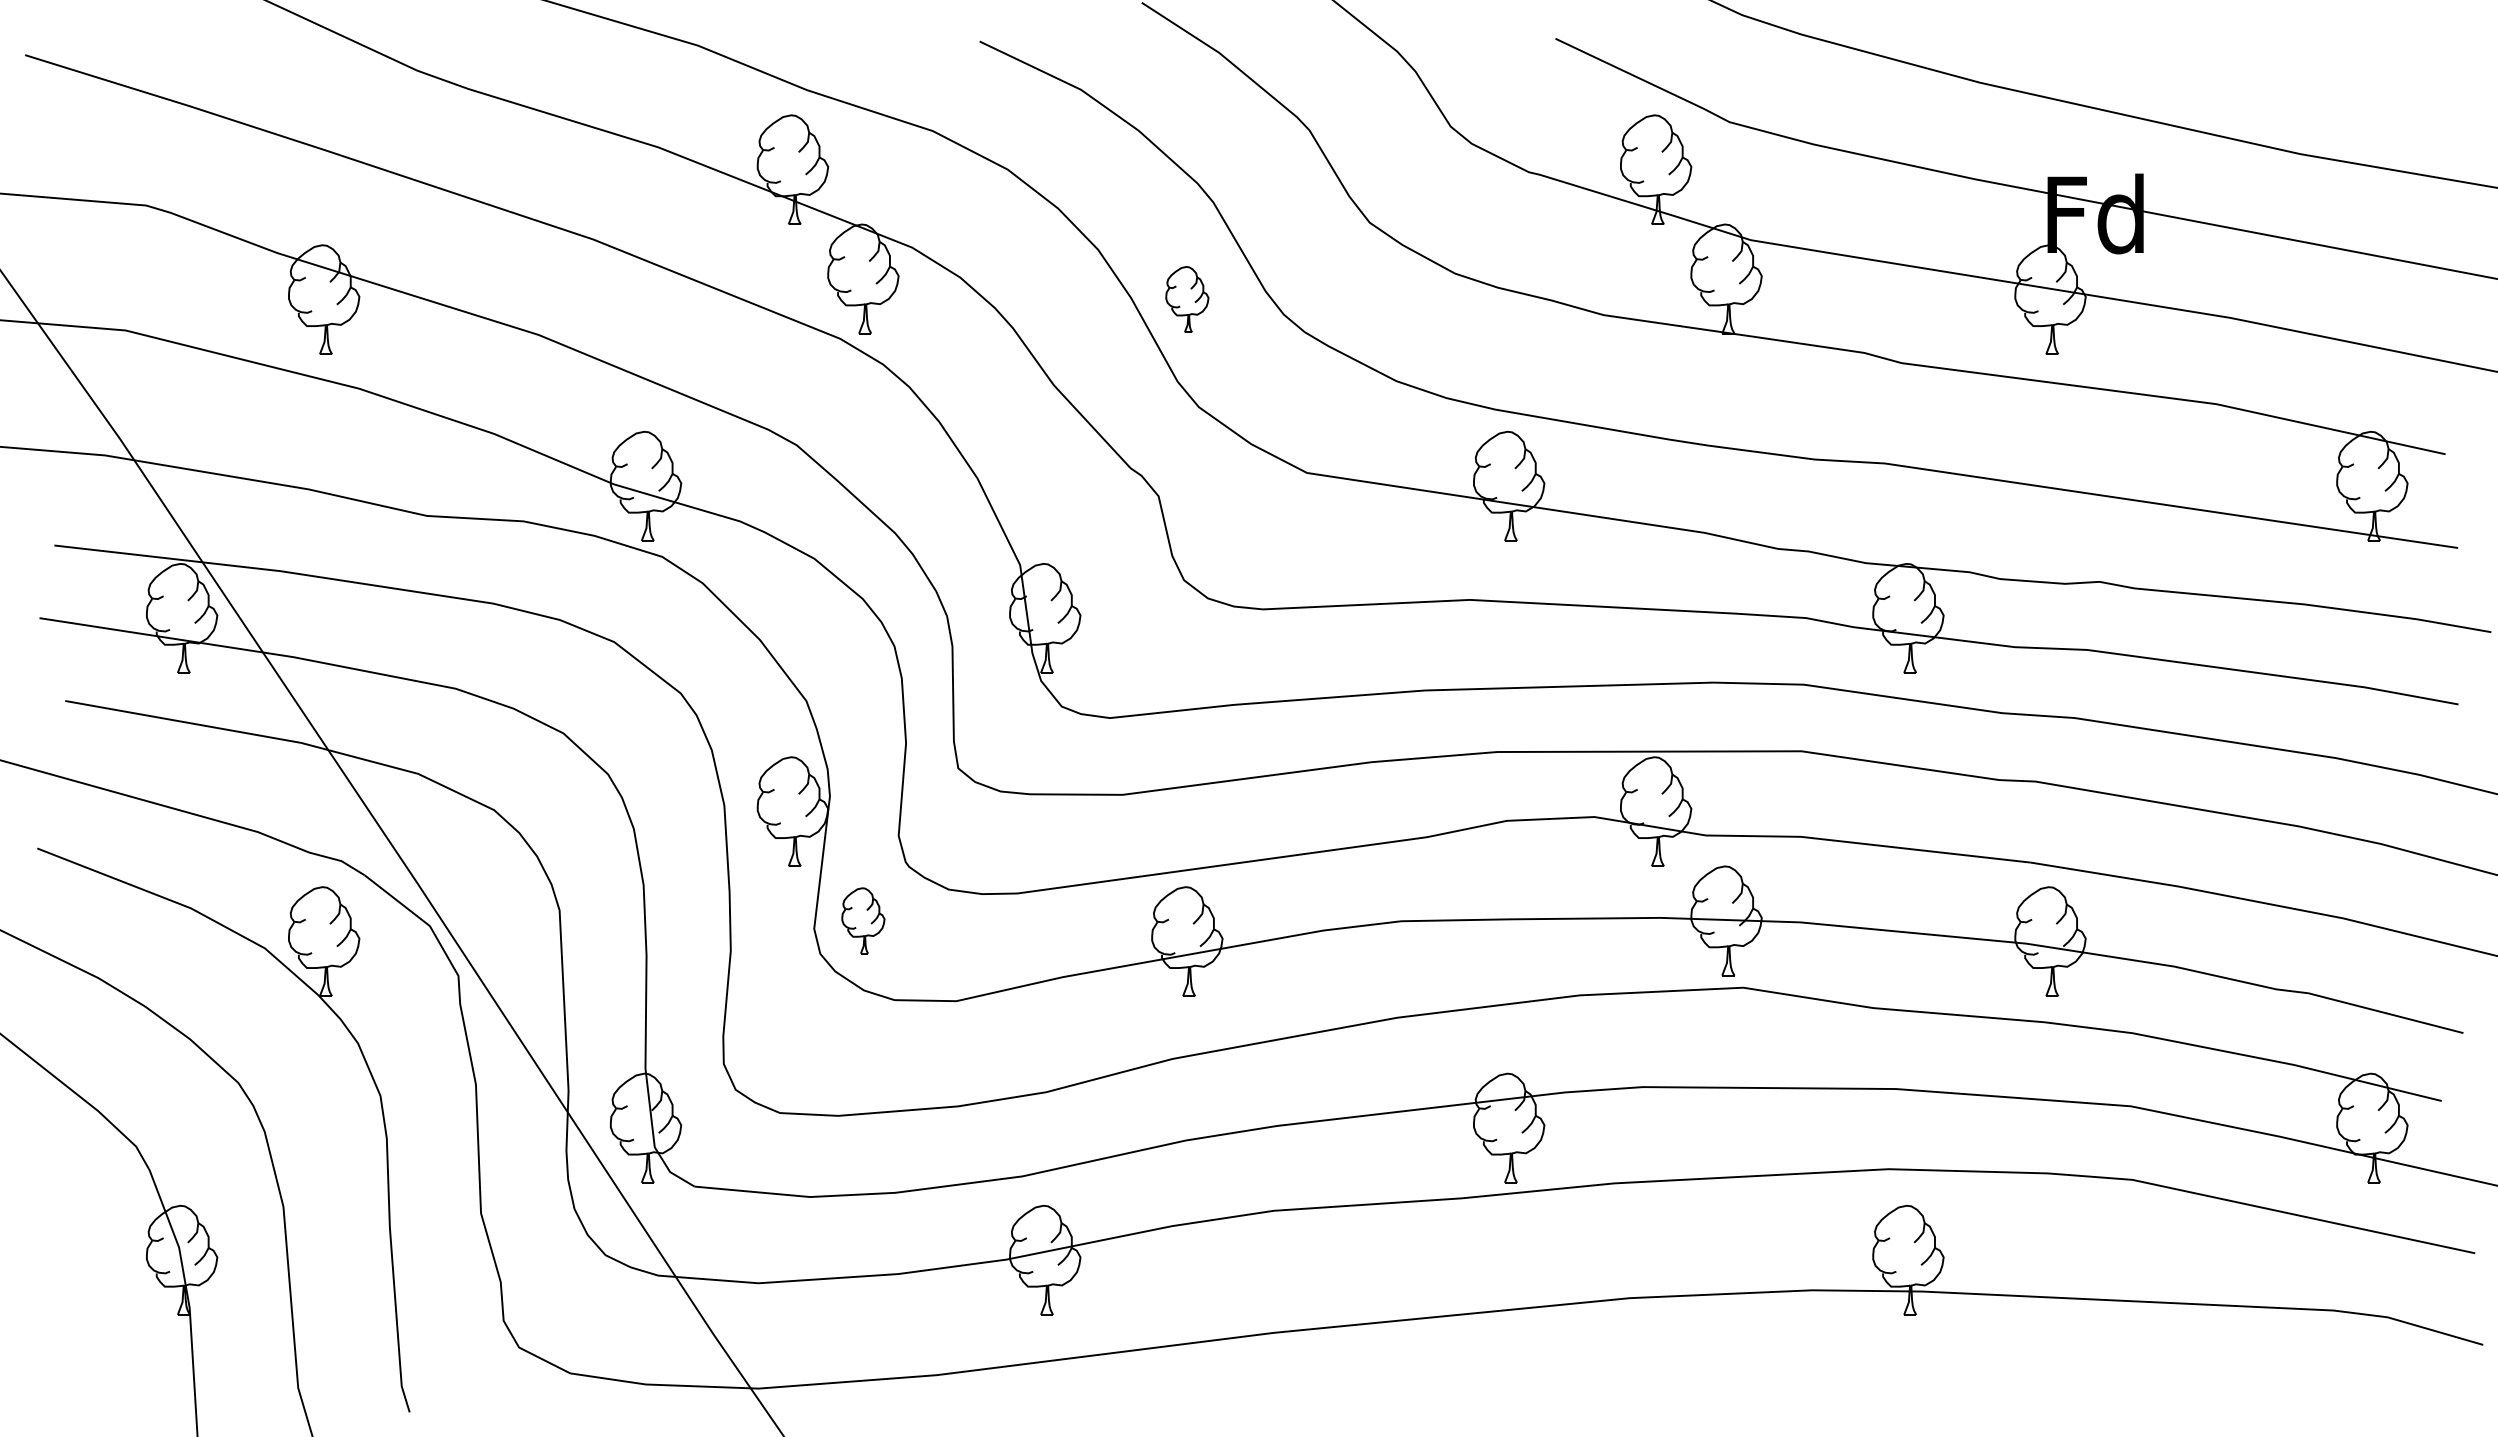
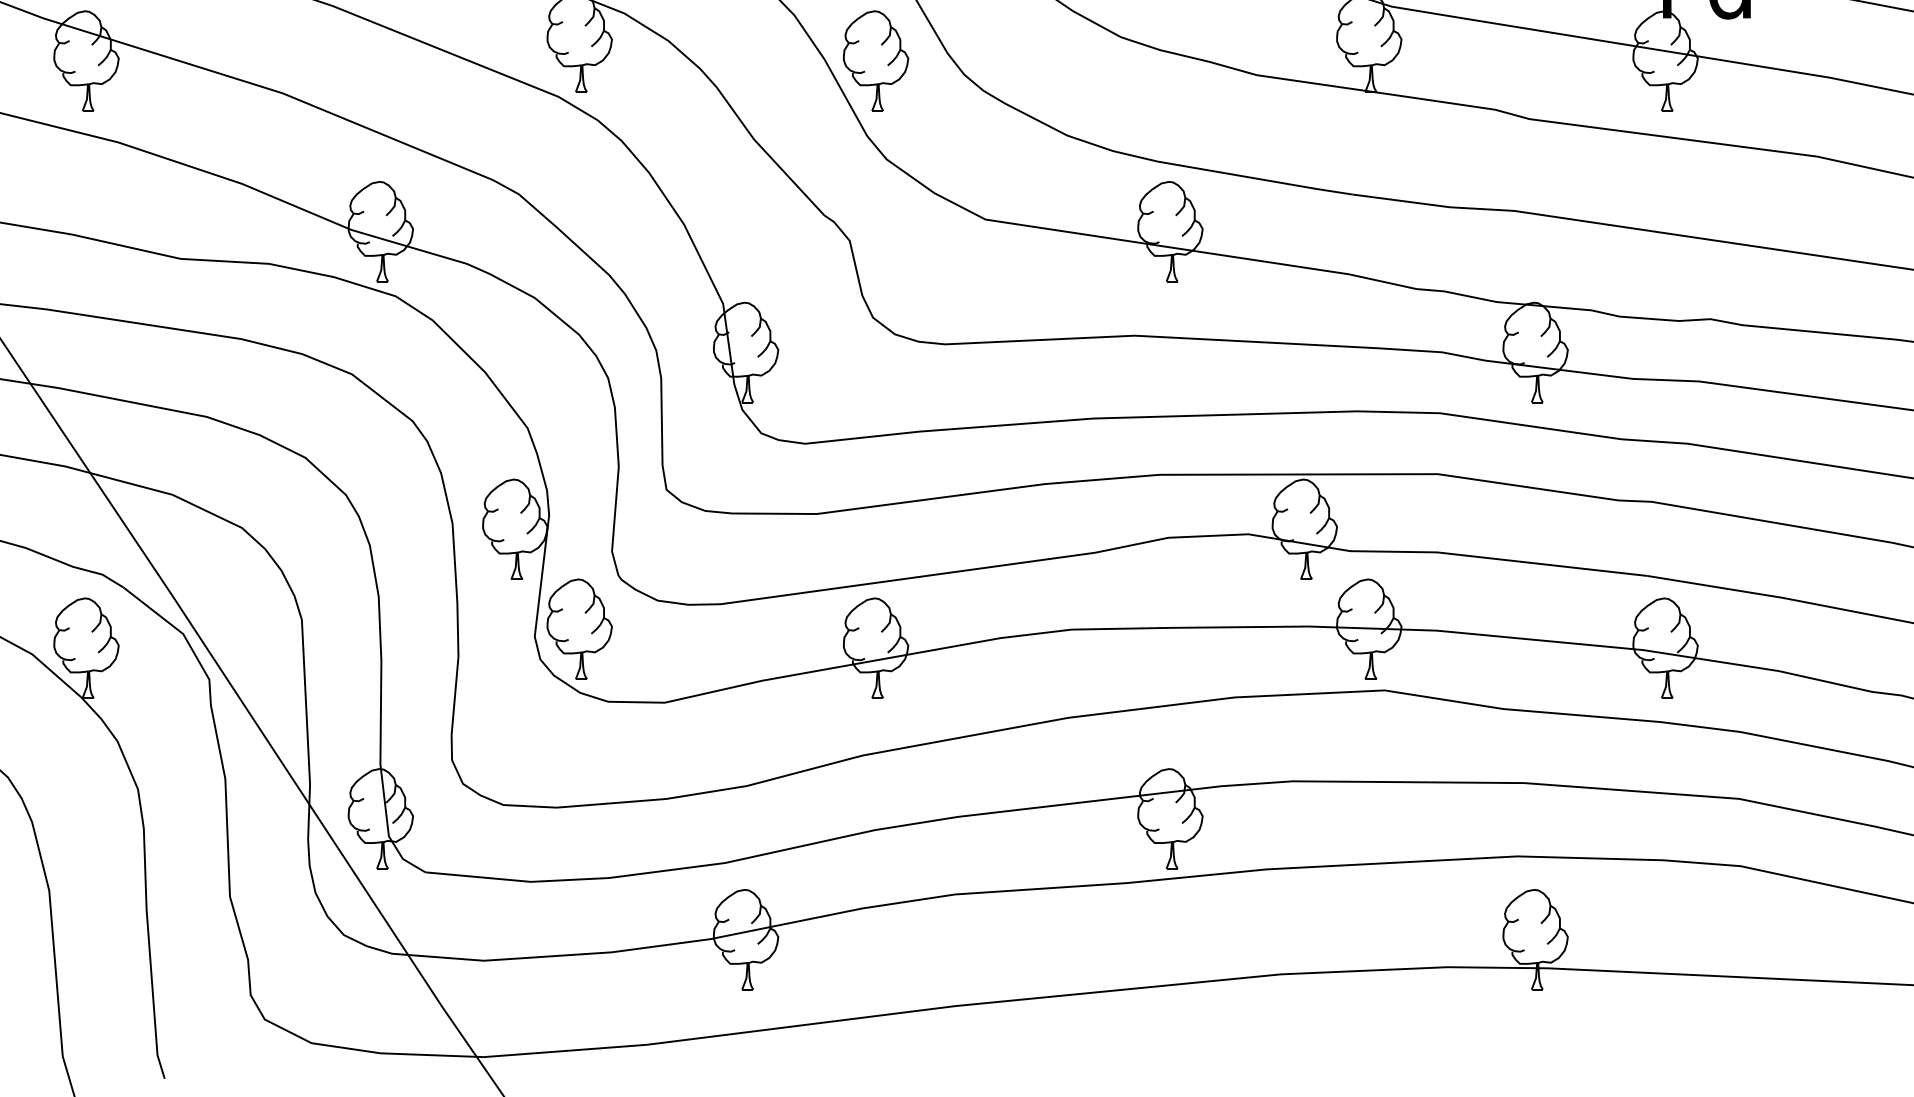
part: (1187, 299) -> (876, 60), size x1.67
part: (863, 920) -> (579, 628), size x1.67

